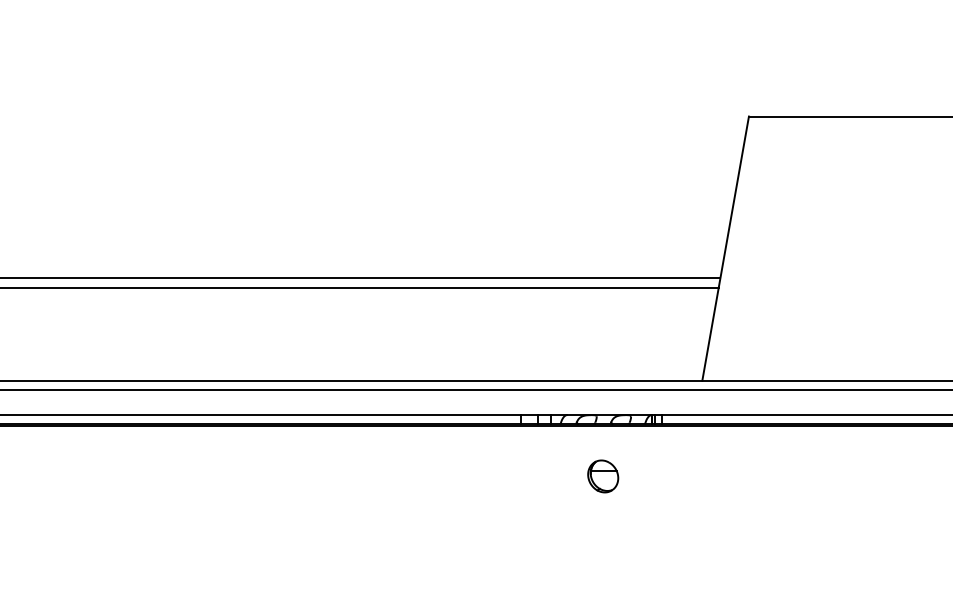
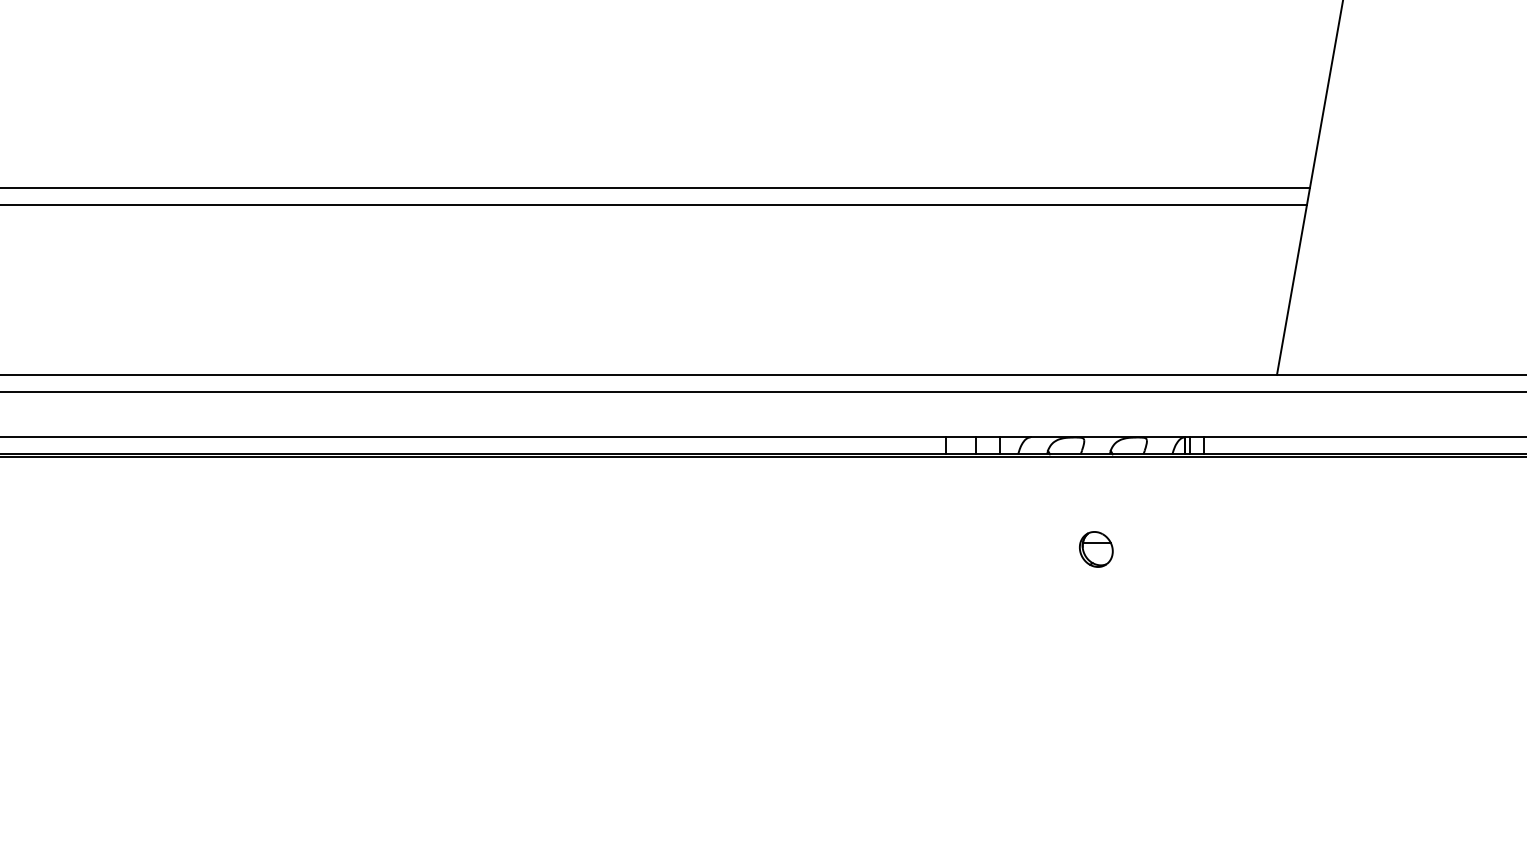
part: (603, 476) -> (1096, 549), size x0.6

